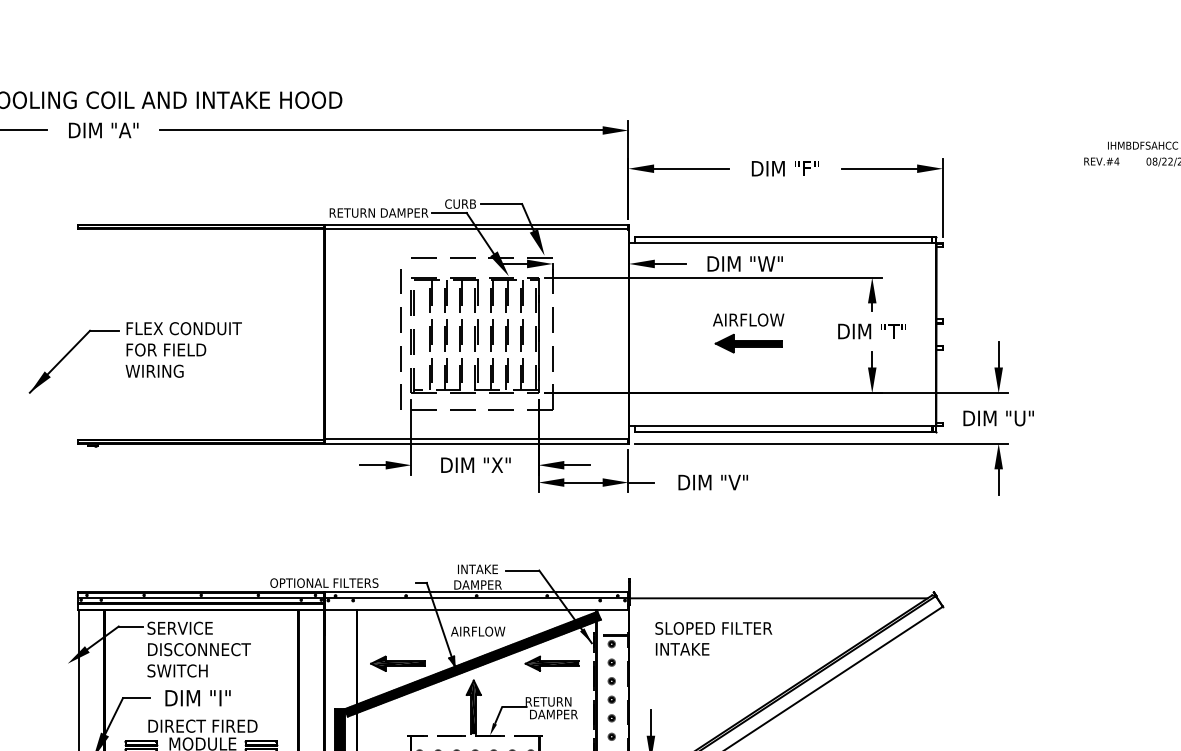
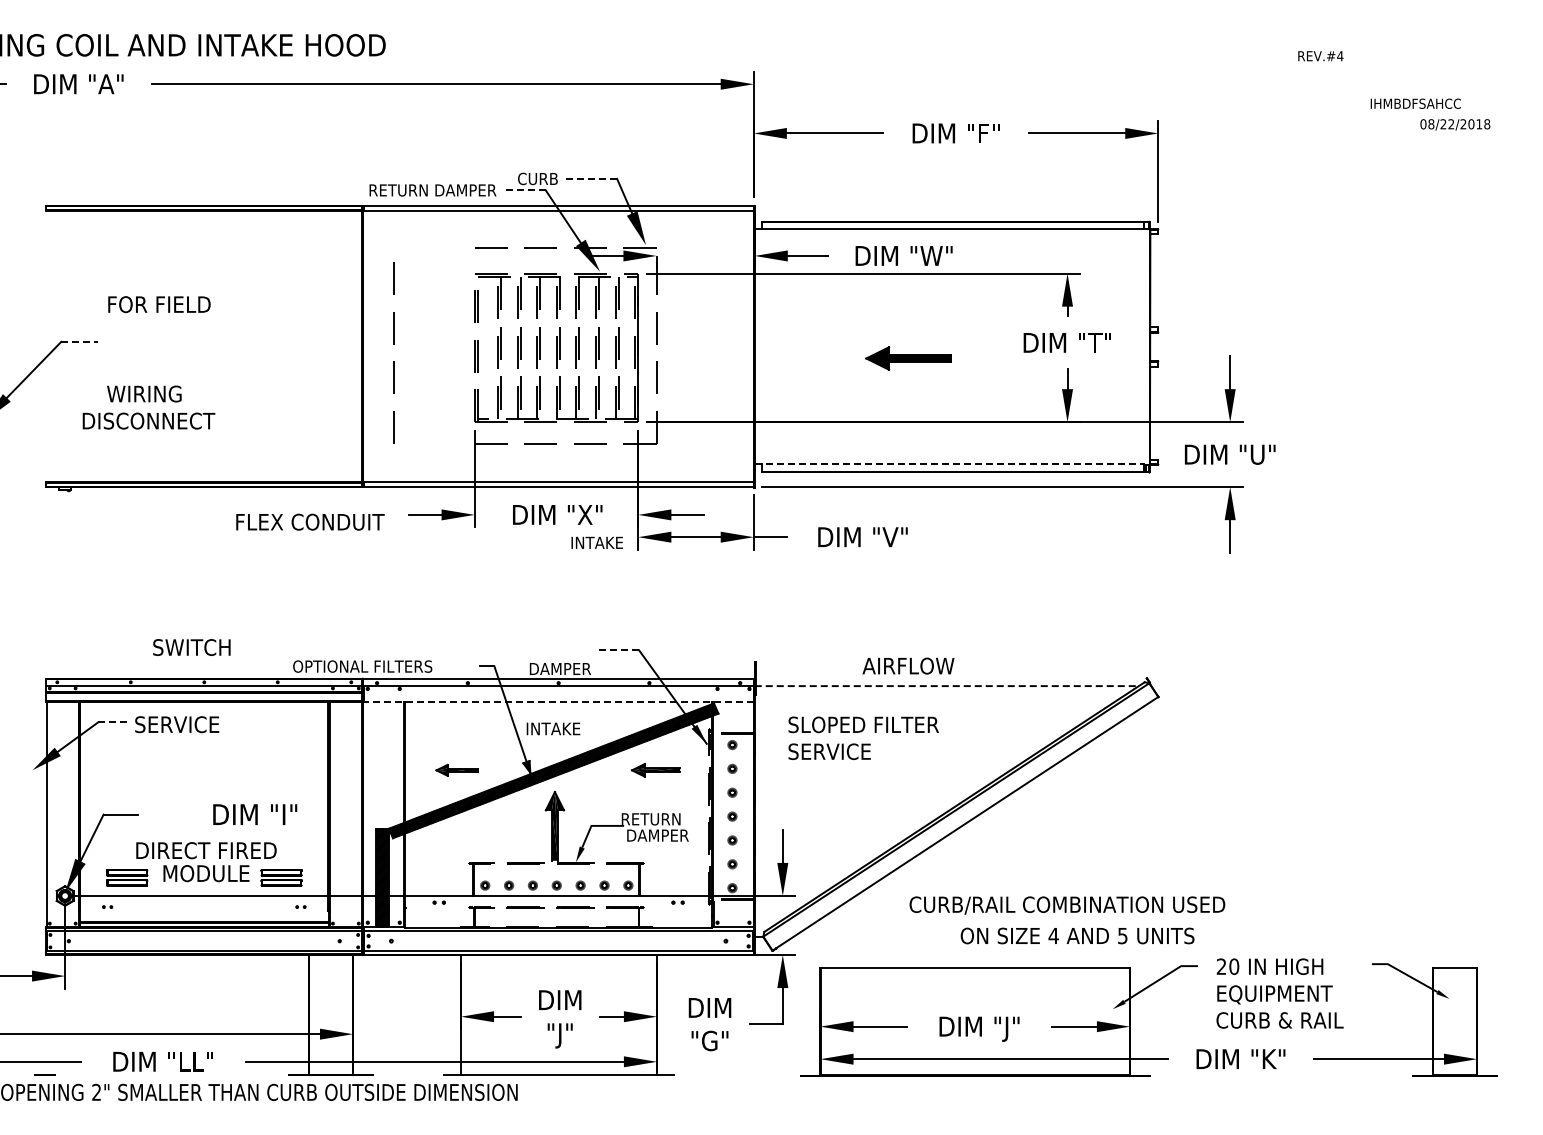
text: (1101, 161) -> (1320, 56), moved
line: (501, 203) -> (590, 178), solid -> dashed
line: (449, 213) -> (523, 190), solid -> dashed
text: (748, 319) -> (908, 665), moved
text: (184, 328) -> (310, 521), moved
line: (104, 330) -> (79, 341), solid -> dashed
line: (400, 332) -> (393, 344), moved
text: (166, 349) -> (159, 304), moved
line: (780, 426) -> (949, 464), solid -> dashed
text: (477, 569) -> (596, 542), moved
line: (522, 570) -> (617, 650), solid -> dashed
line: (778, 598) -> (947, 686), solid -> dashed
line: (476, 610) -> (558, 701), solid -> dashed
line: (130, 626) -> (113, 722), solid -> dashed
text: (478, 631) -> (560, 728), AIRFLOW -> INTAKE
text: (199, 649) -> (148, 420), moved
text: (687, 649) -> (829, 751), INTAKE -> SERVICE
part: (397, 663) -> (456, 770), size x0.6
part: (551, 663) -> (655, 770), size x0.7
text: (177, 670) -> (191, 647), moved
text: (198, 698) -> (255, 814), moved

